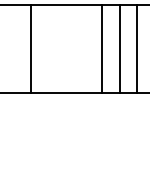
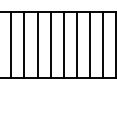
line: (13, 48) -> (11, 44), added
line: (48, 48) -> (37, 44), added
line: (66, 48) -> (50, 44), added
line: (83, 48) -> (63, 44), added

